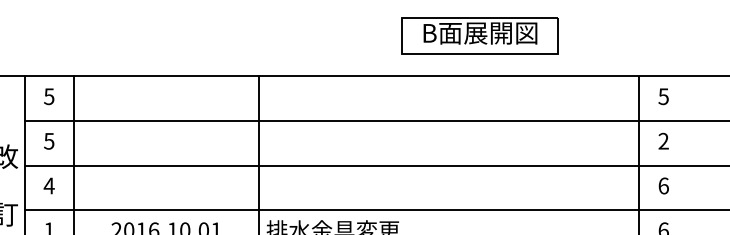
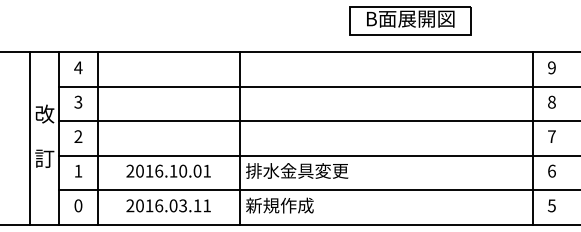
text: (49, 96) -> (78, 67), 5 -> 4
text: (663, 96) -> (551, 67), 5 -> 9
text: (49, 140) -> (78, 101), 5 -> 3
text: (663, 140) -> (551, 101), 2 -> 8
text: (49, 185) -> (78, 136), 4 -> 2
text: (663, 185) -> (551, 136), 6 -> 7

